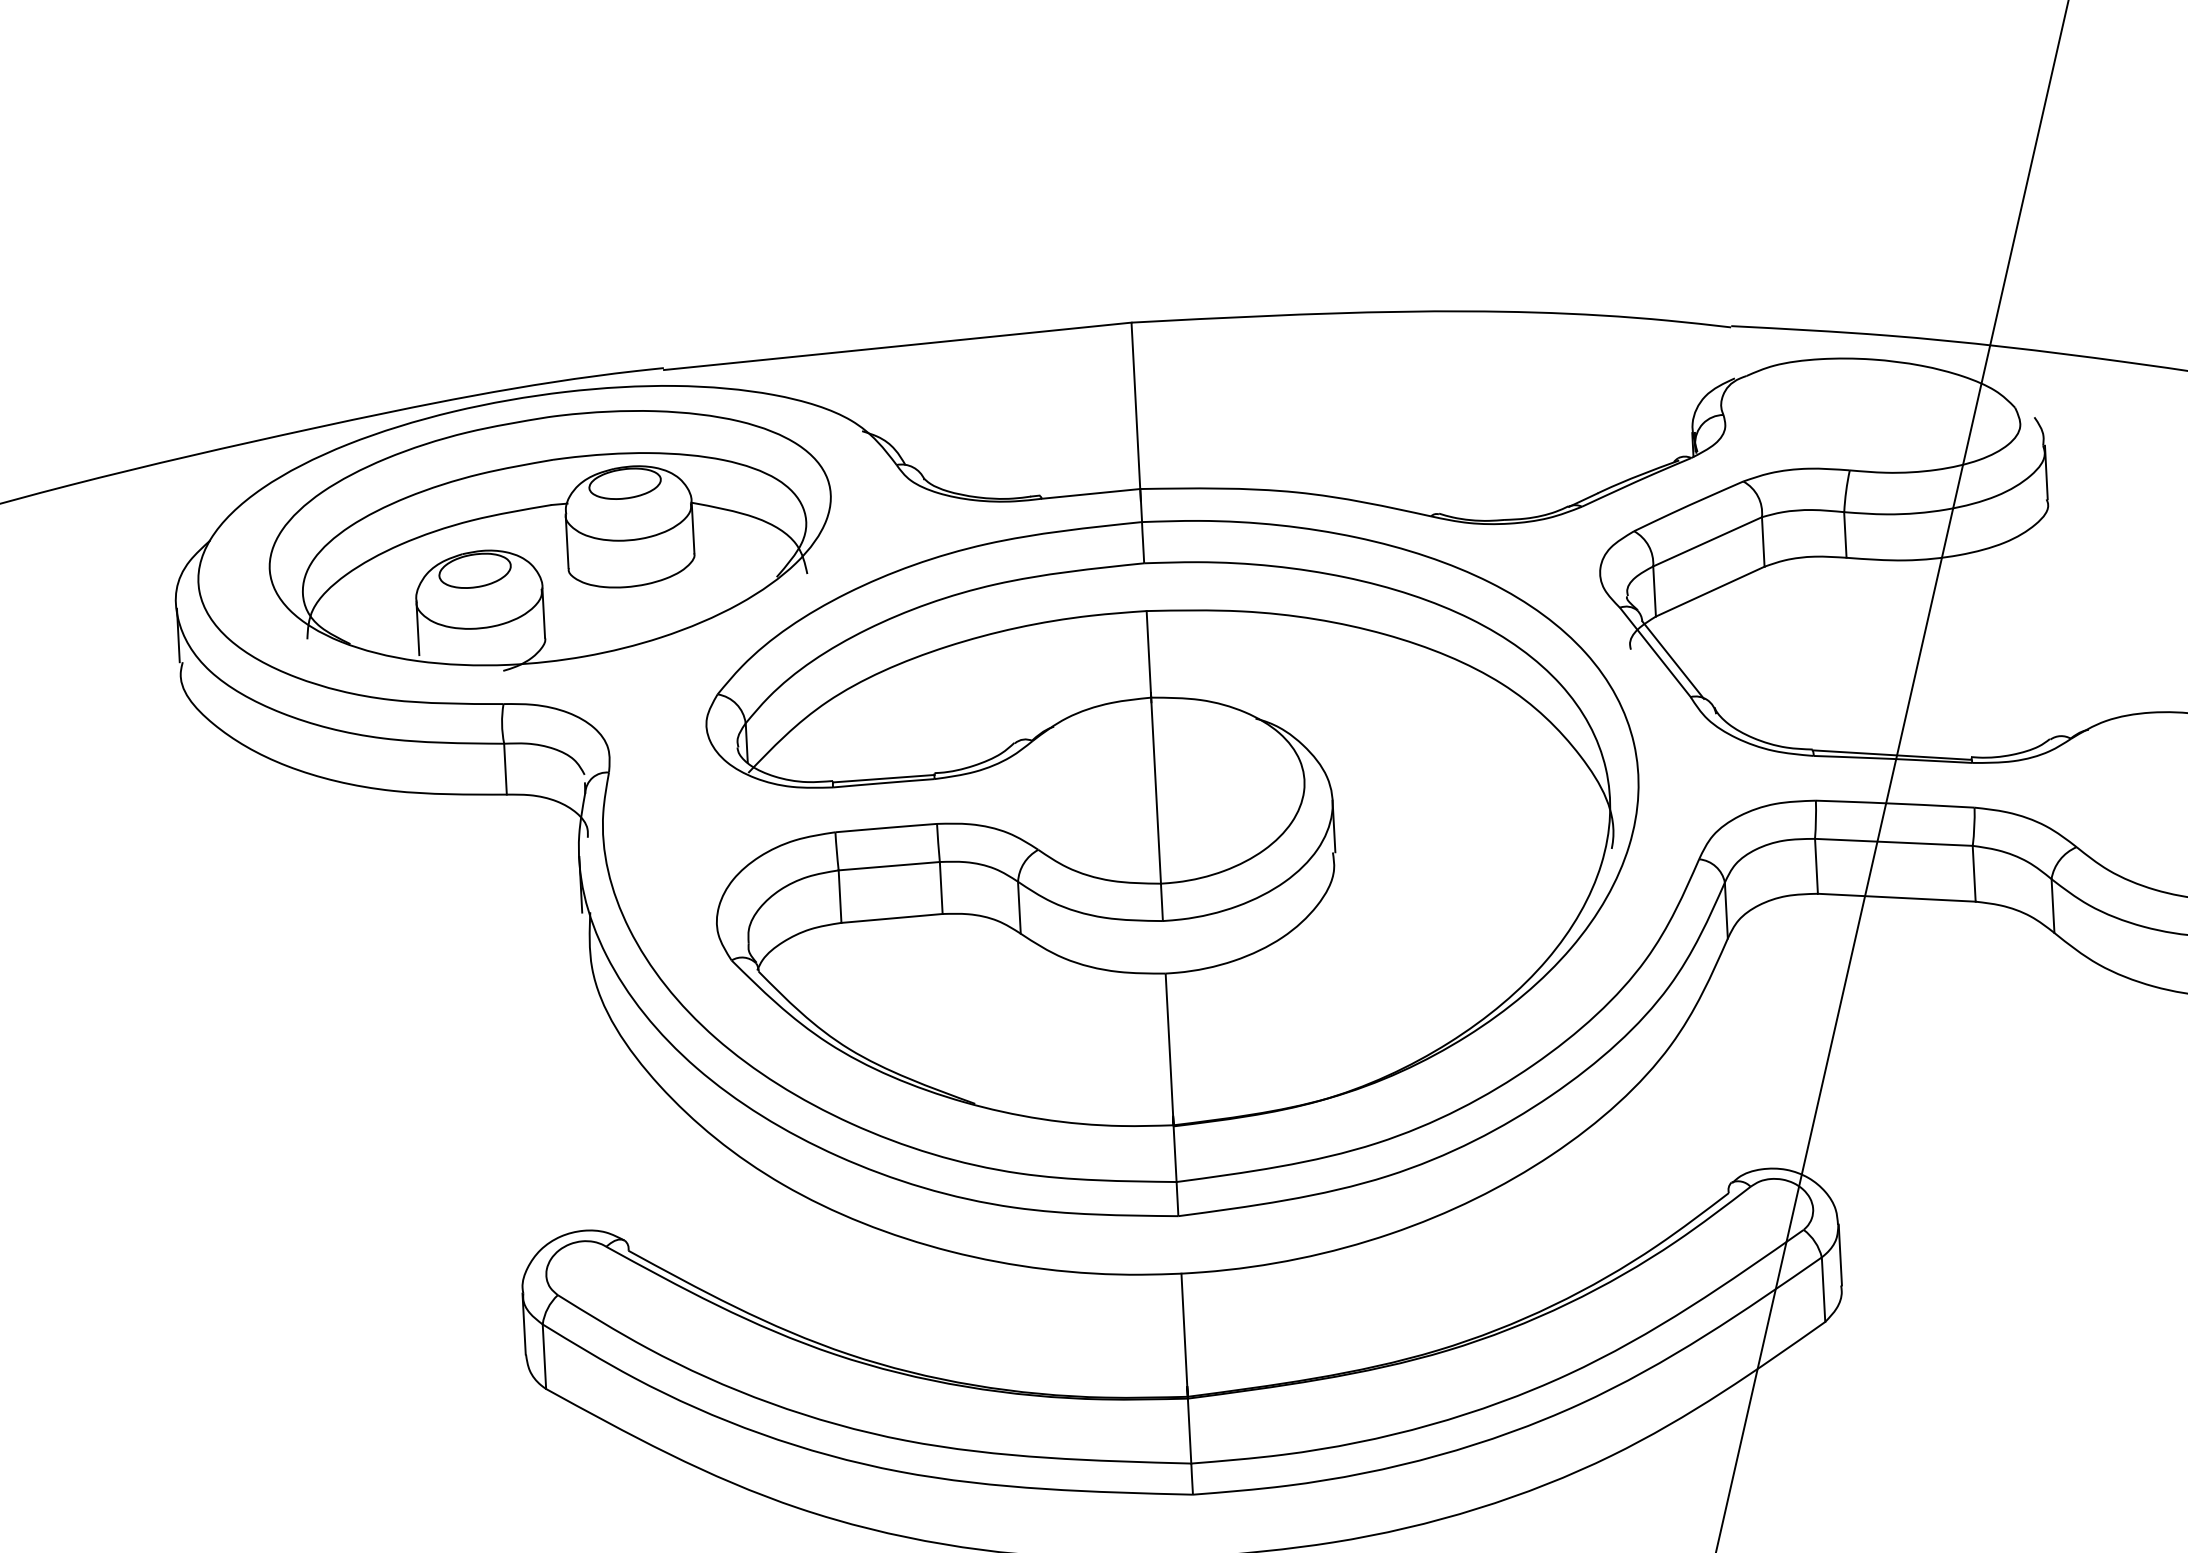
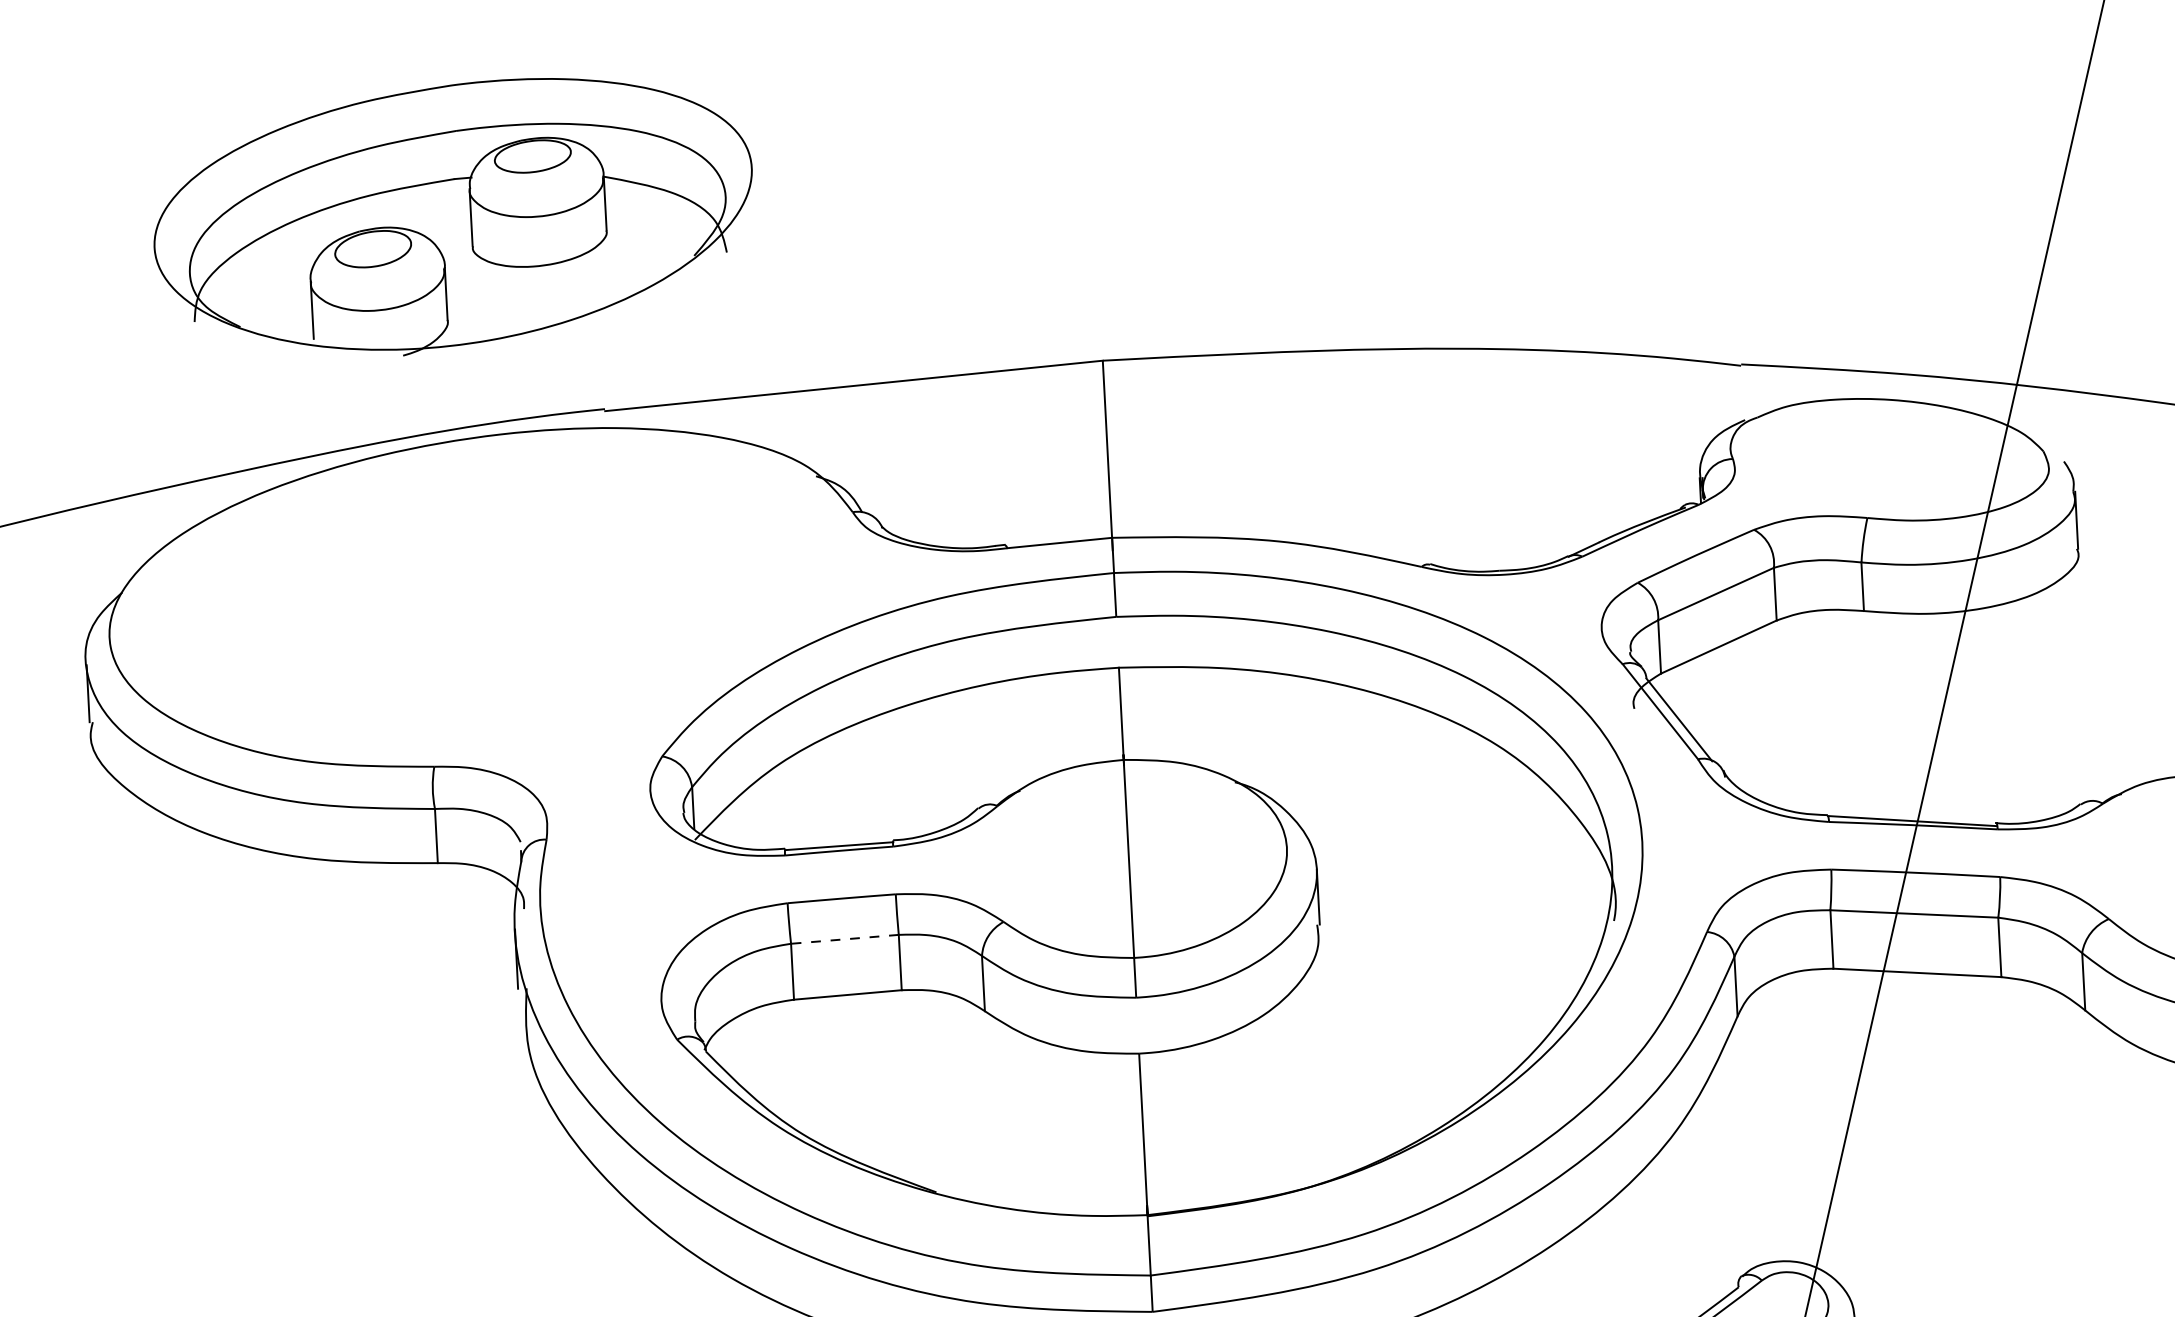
part: (549, 540) -> (452, 216), moved
line: (889, 866) -> (845, 939), solid -> dashed

